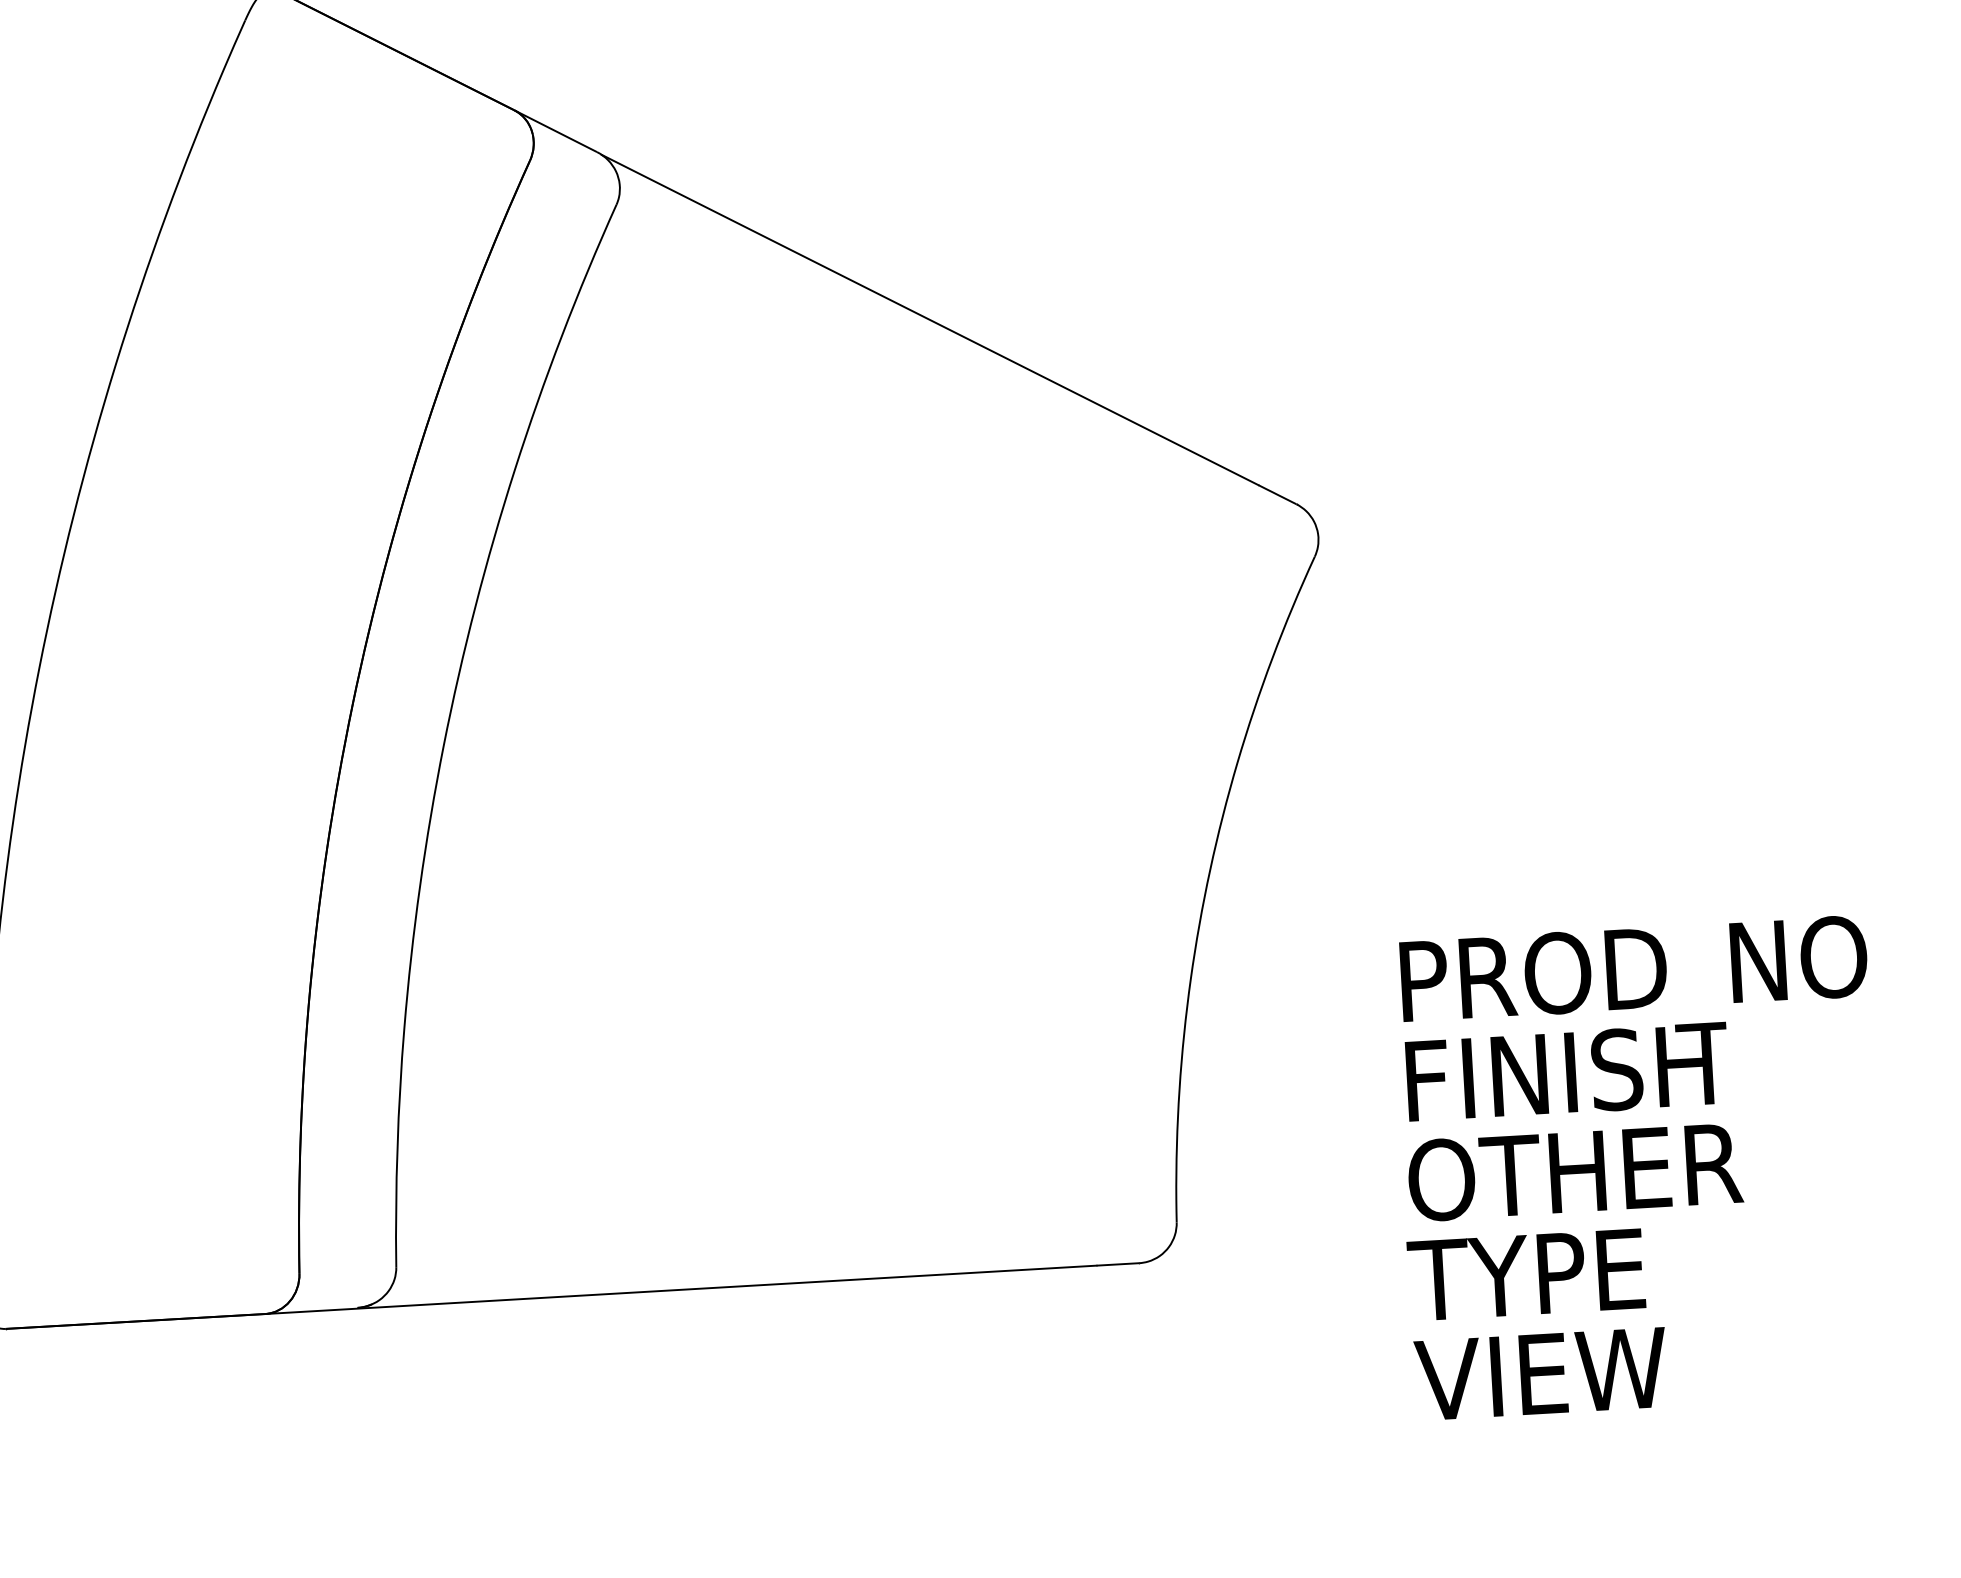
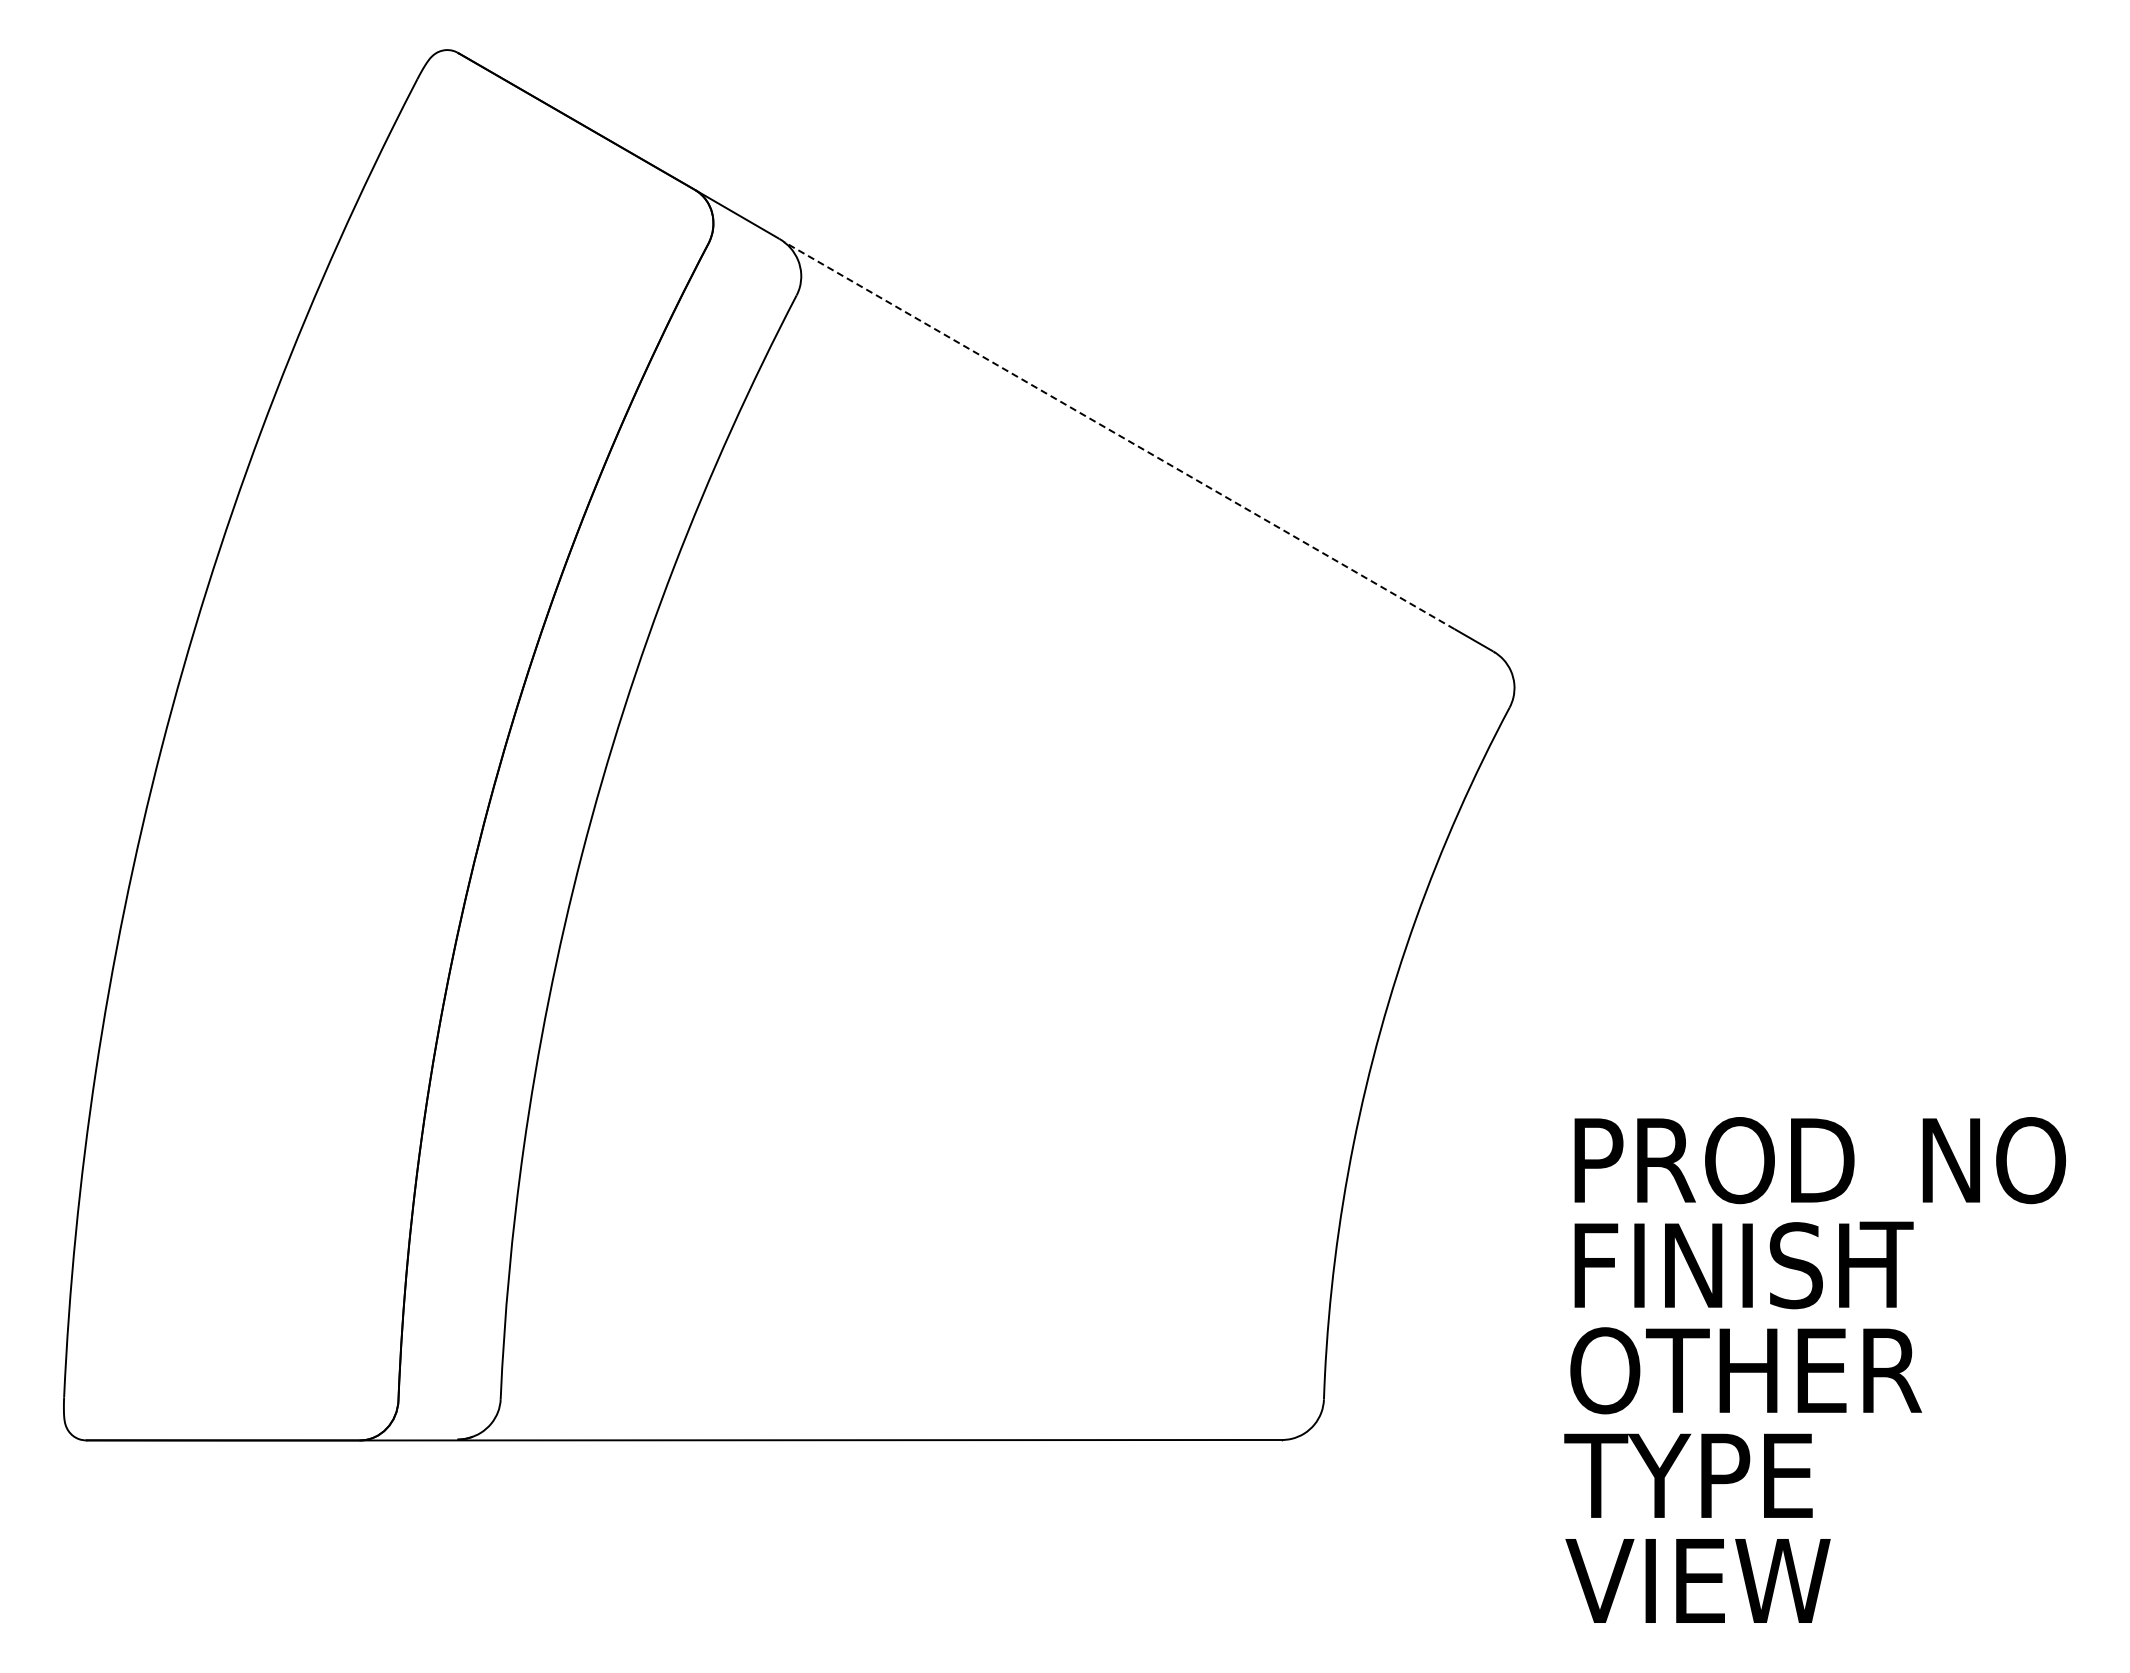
line: (929, 319) -> (1118, 435), solid -> dashed

